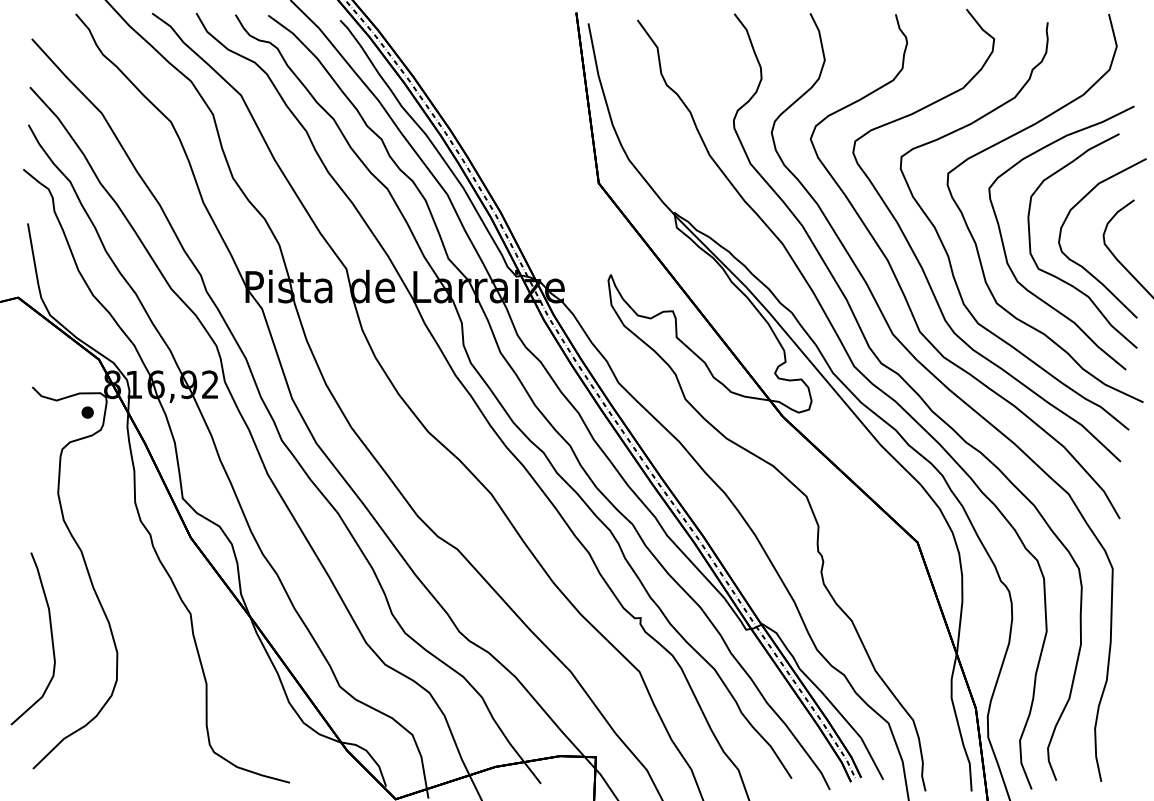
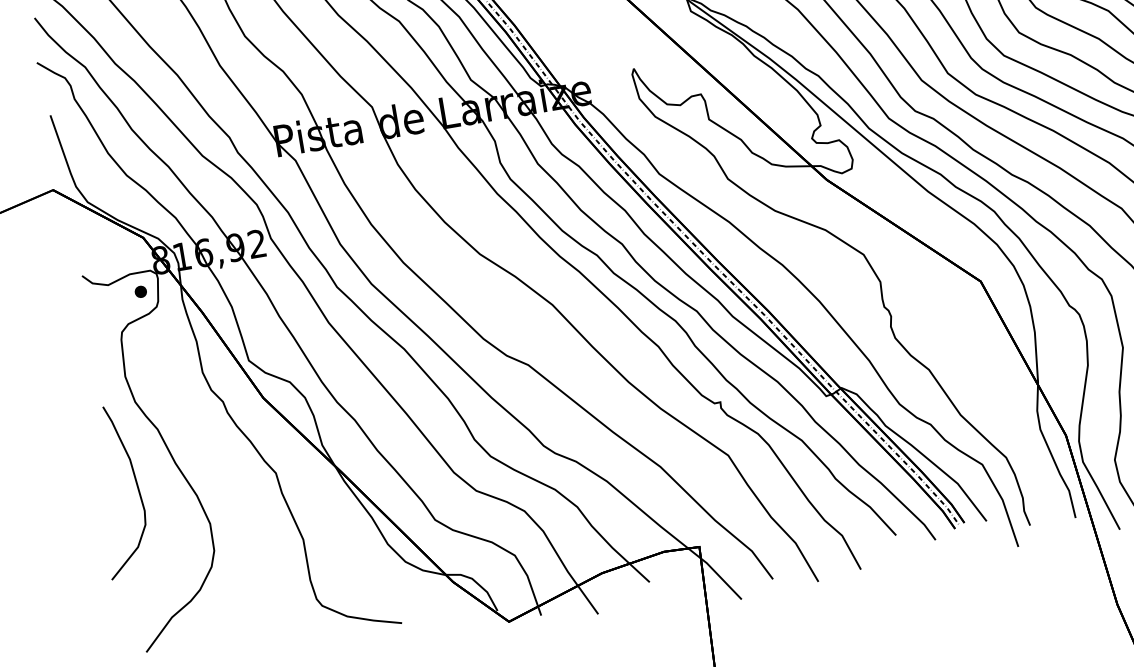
curve: (50, 633) -> (135, 483), moved

